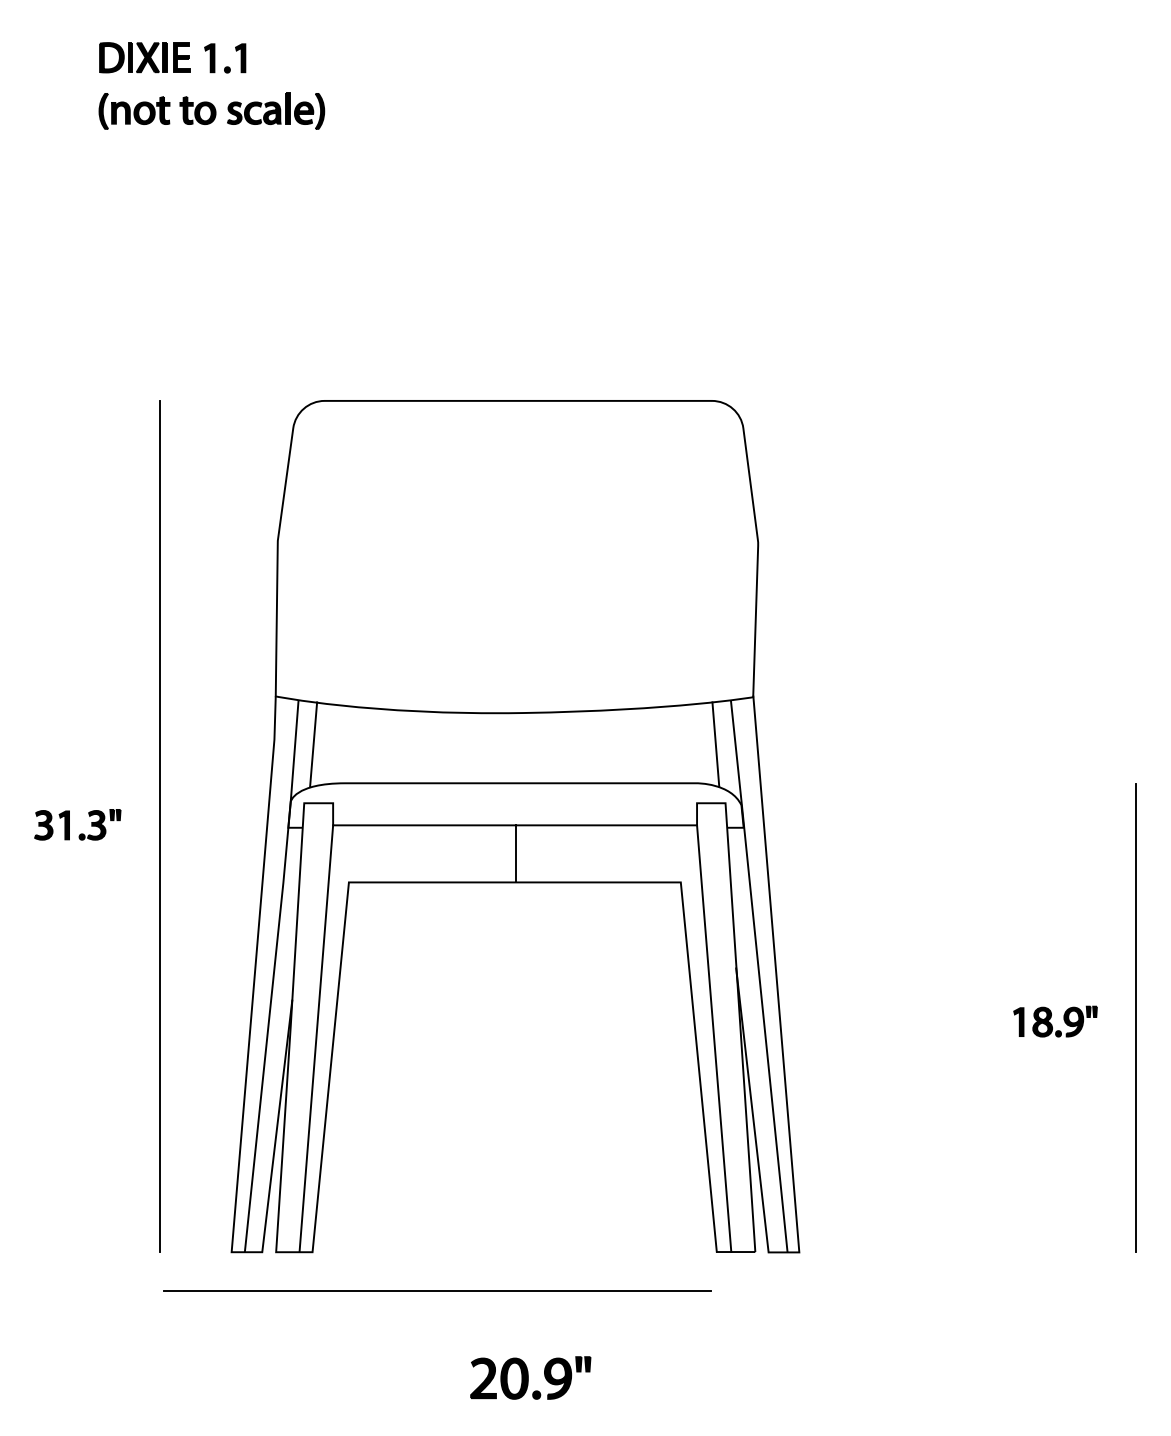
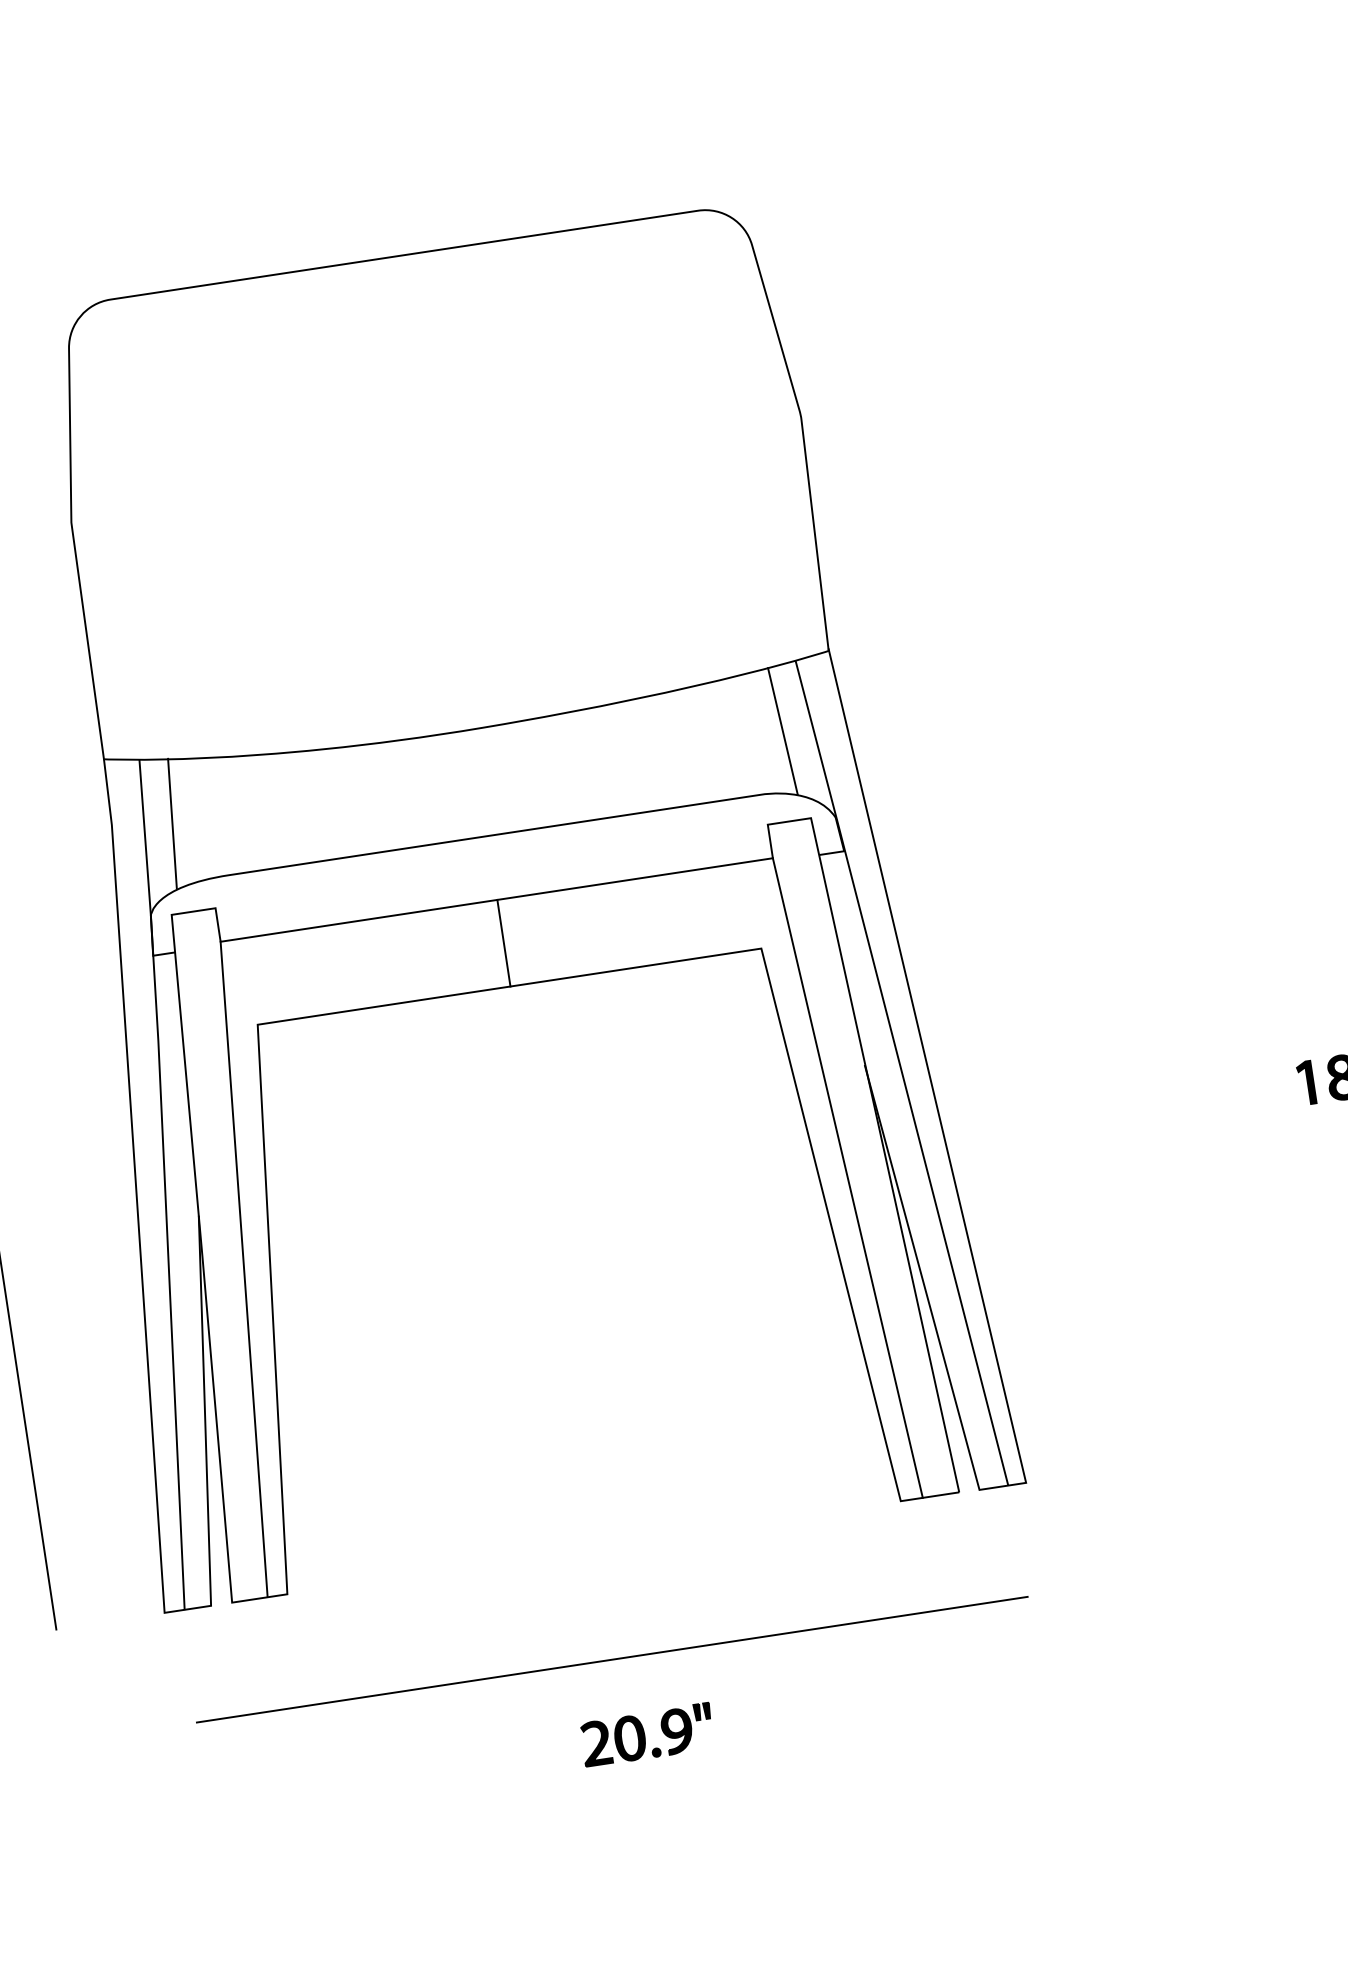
line: (437, 1290) -> (612, 1658), moved
part: (530, 1377) -> (646, 1734), size x0.71

